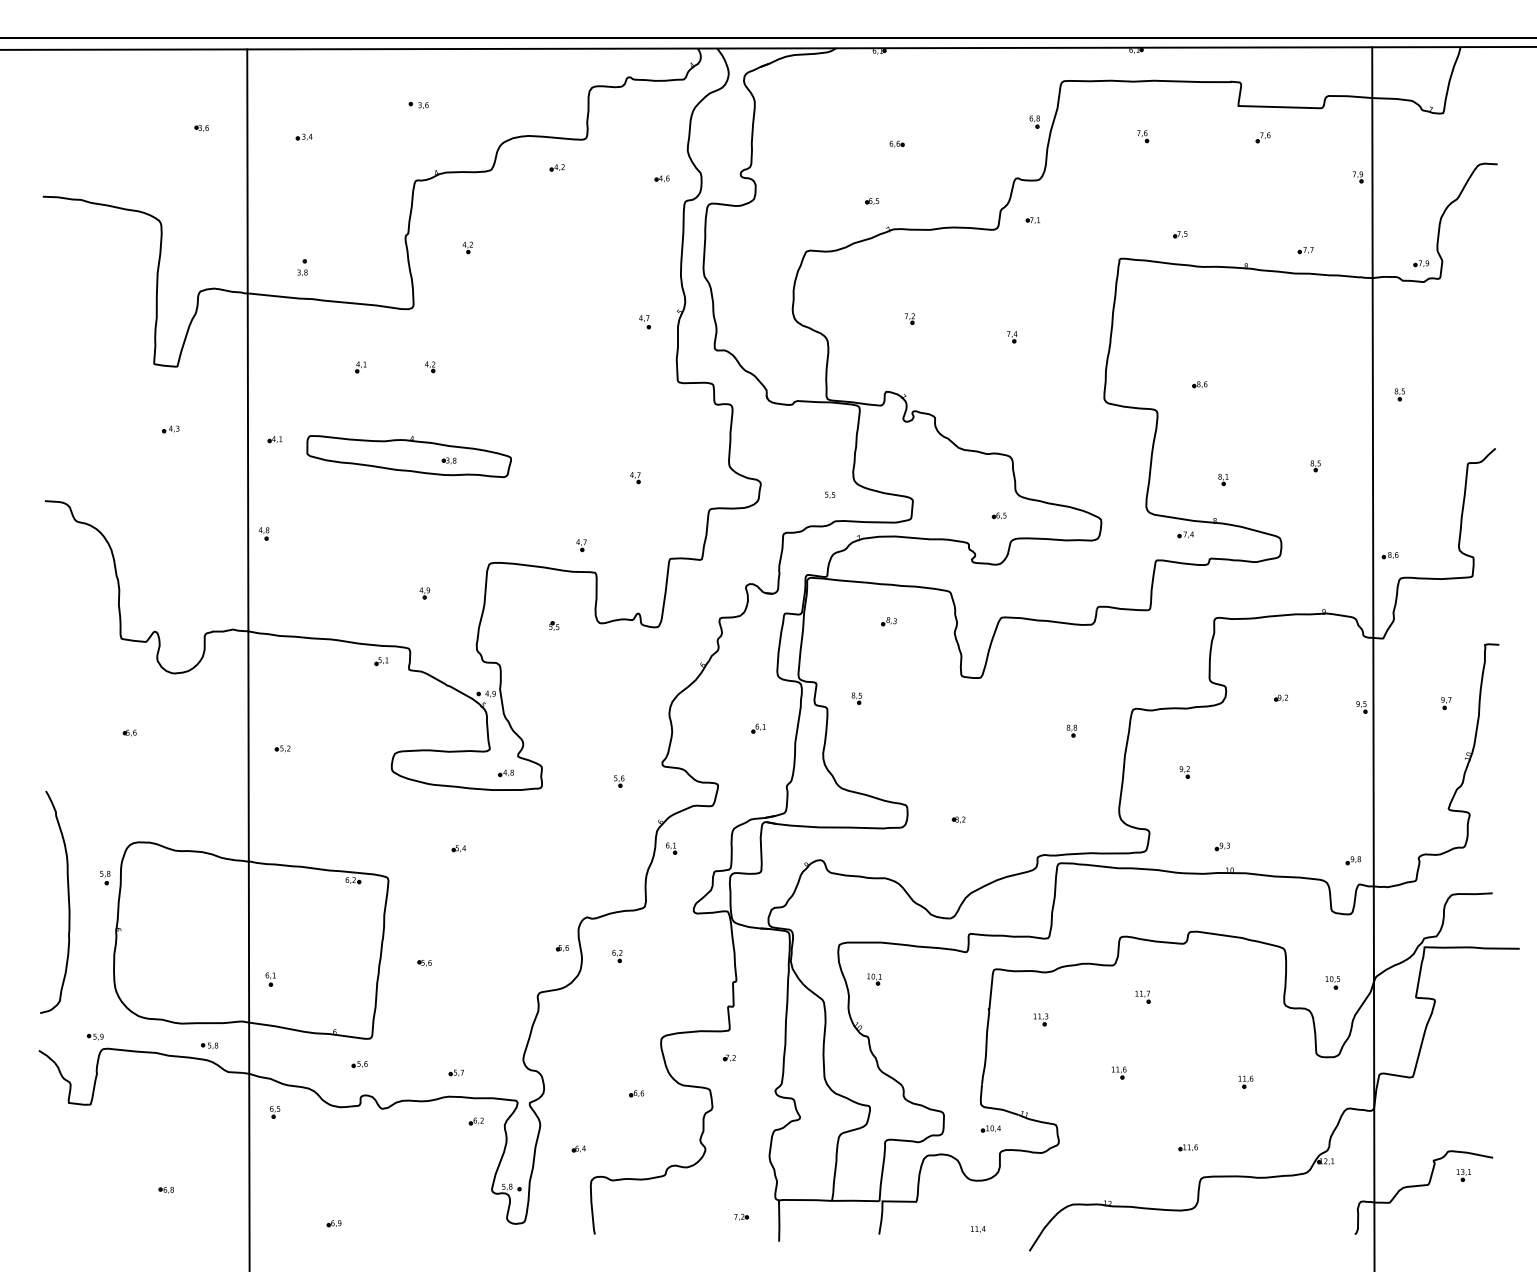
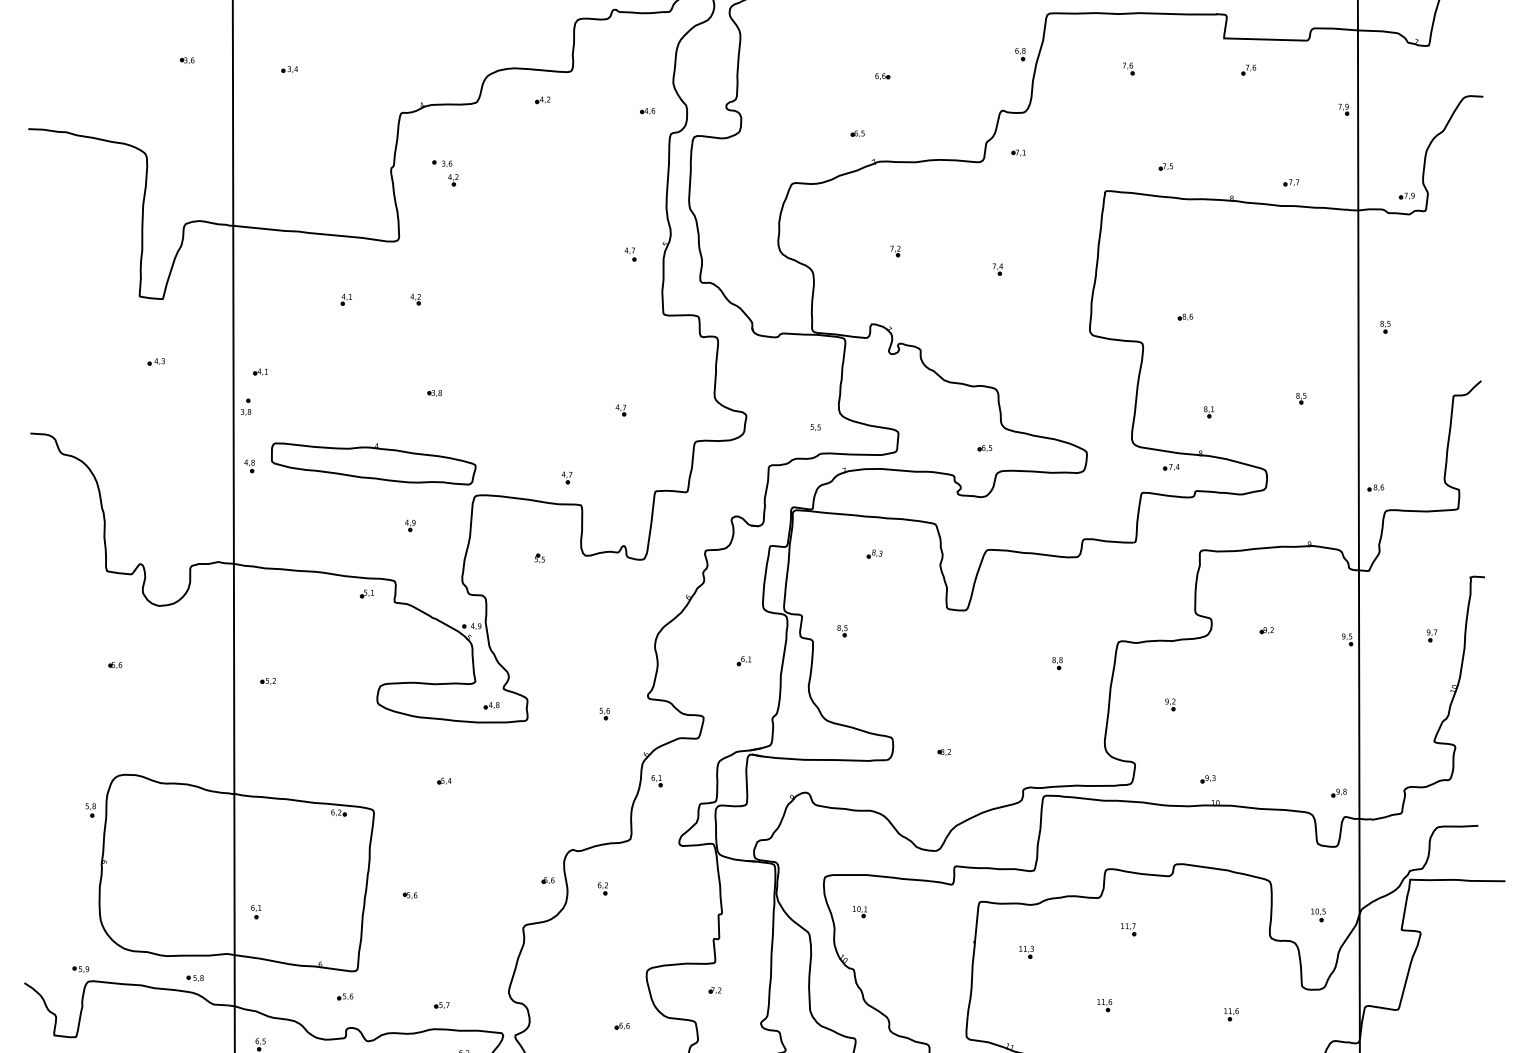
part: (418, 104) -> (442, 162), moved
part: (302, 267) -> (246, 406), moved
part: (408, 456) -> (373, 463), moved
curve: (67, 896) -> (53, 828), removed

